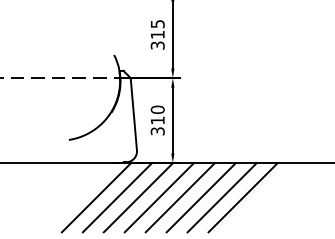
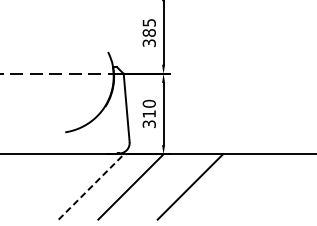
text: (157, 34) -> (149, 32), 315 -> 385
line: (96, 197) -> (91, 186), solid -> dashed
line: (117, 197) -> (111, 186), removed
line: (158, 197) -> (149, 186), removed
line: (179, 197) -> (169, 186), removed
line: (221, 197) -> (209, 186), removed
line: (242, 197) -> (229, 186), removed

